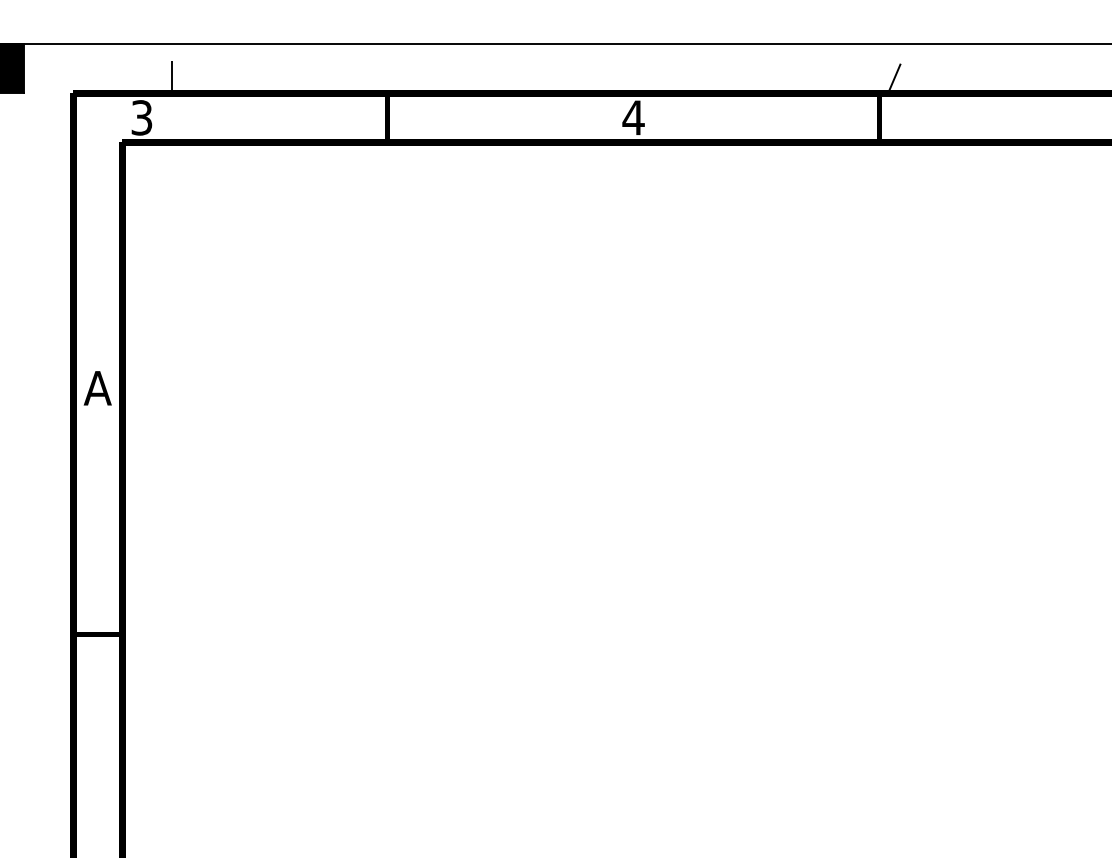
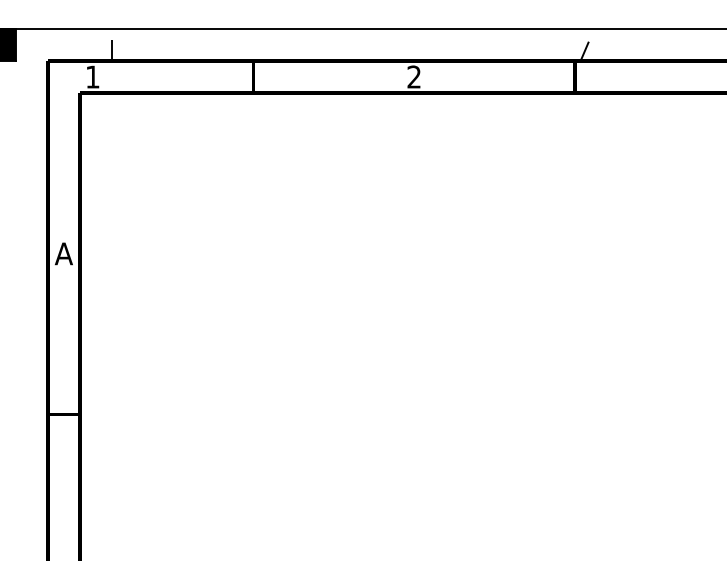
text: (141, 116) -> (92, 76), 3 -> 1
text: (632, 116) -> (413, 76), 4 -> 2

